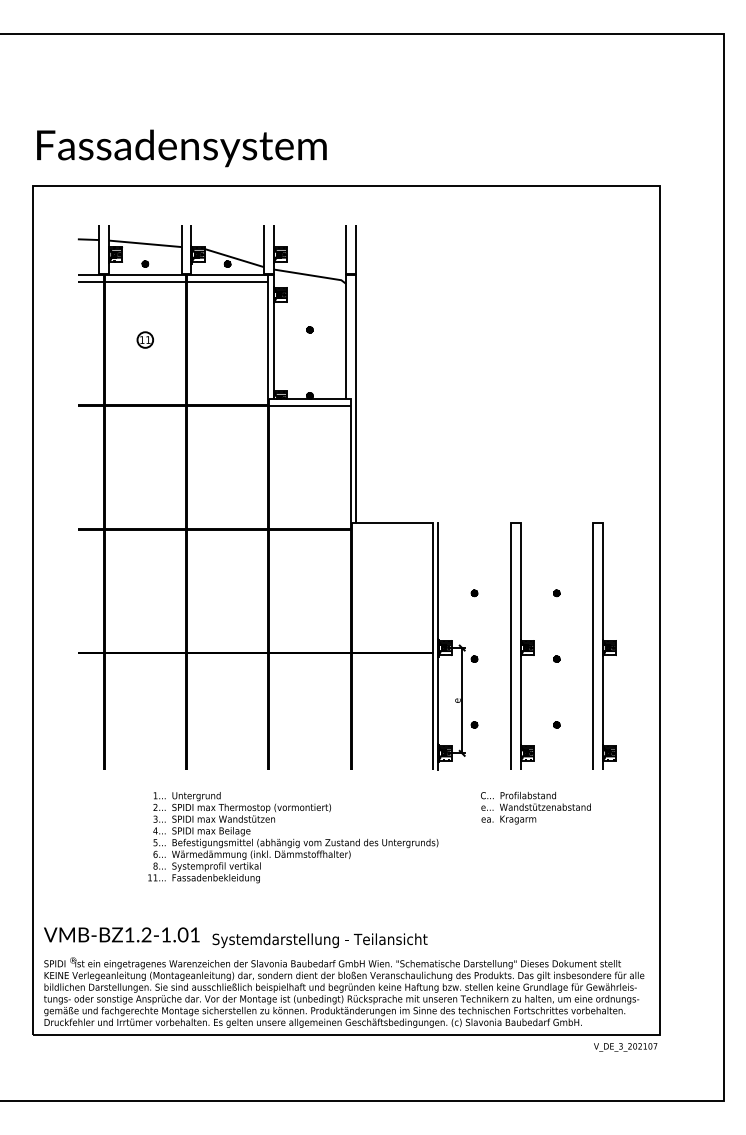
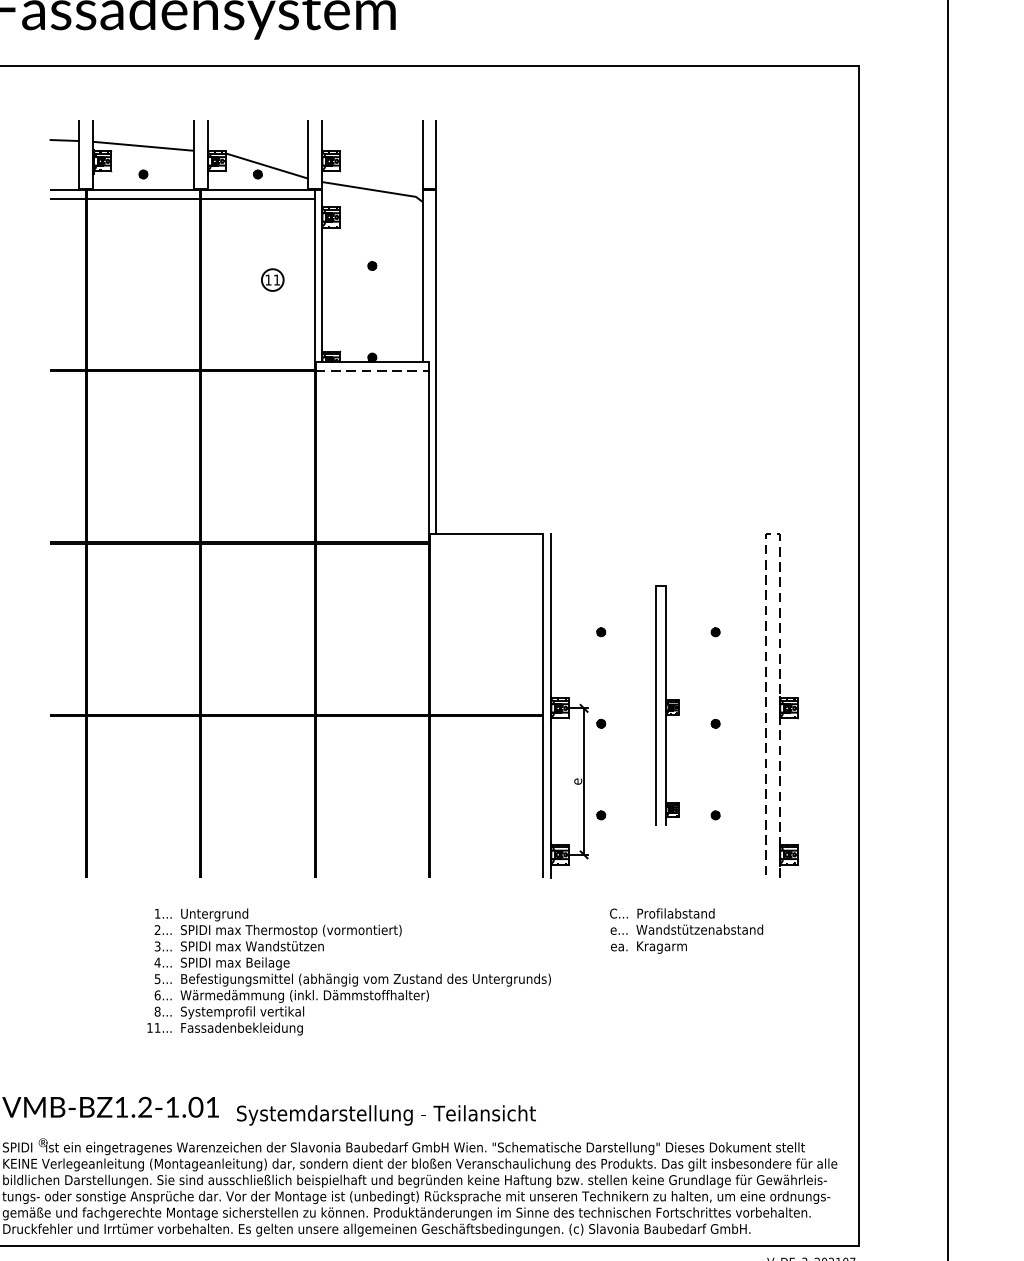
part: (144, 339) -> (271, 279), moved
line: (309, 405) -> (371, 371), solid -> dashed
line: (597, 522) -> (772, 533), solid -> dashed
part: (522, 645) -> (667, 704), size x0.7

